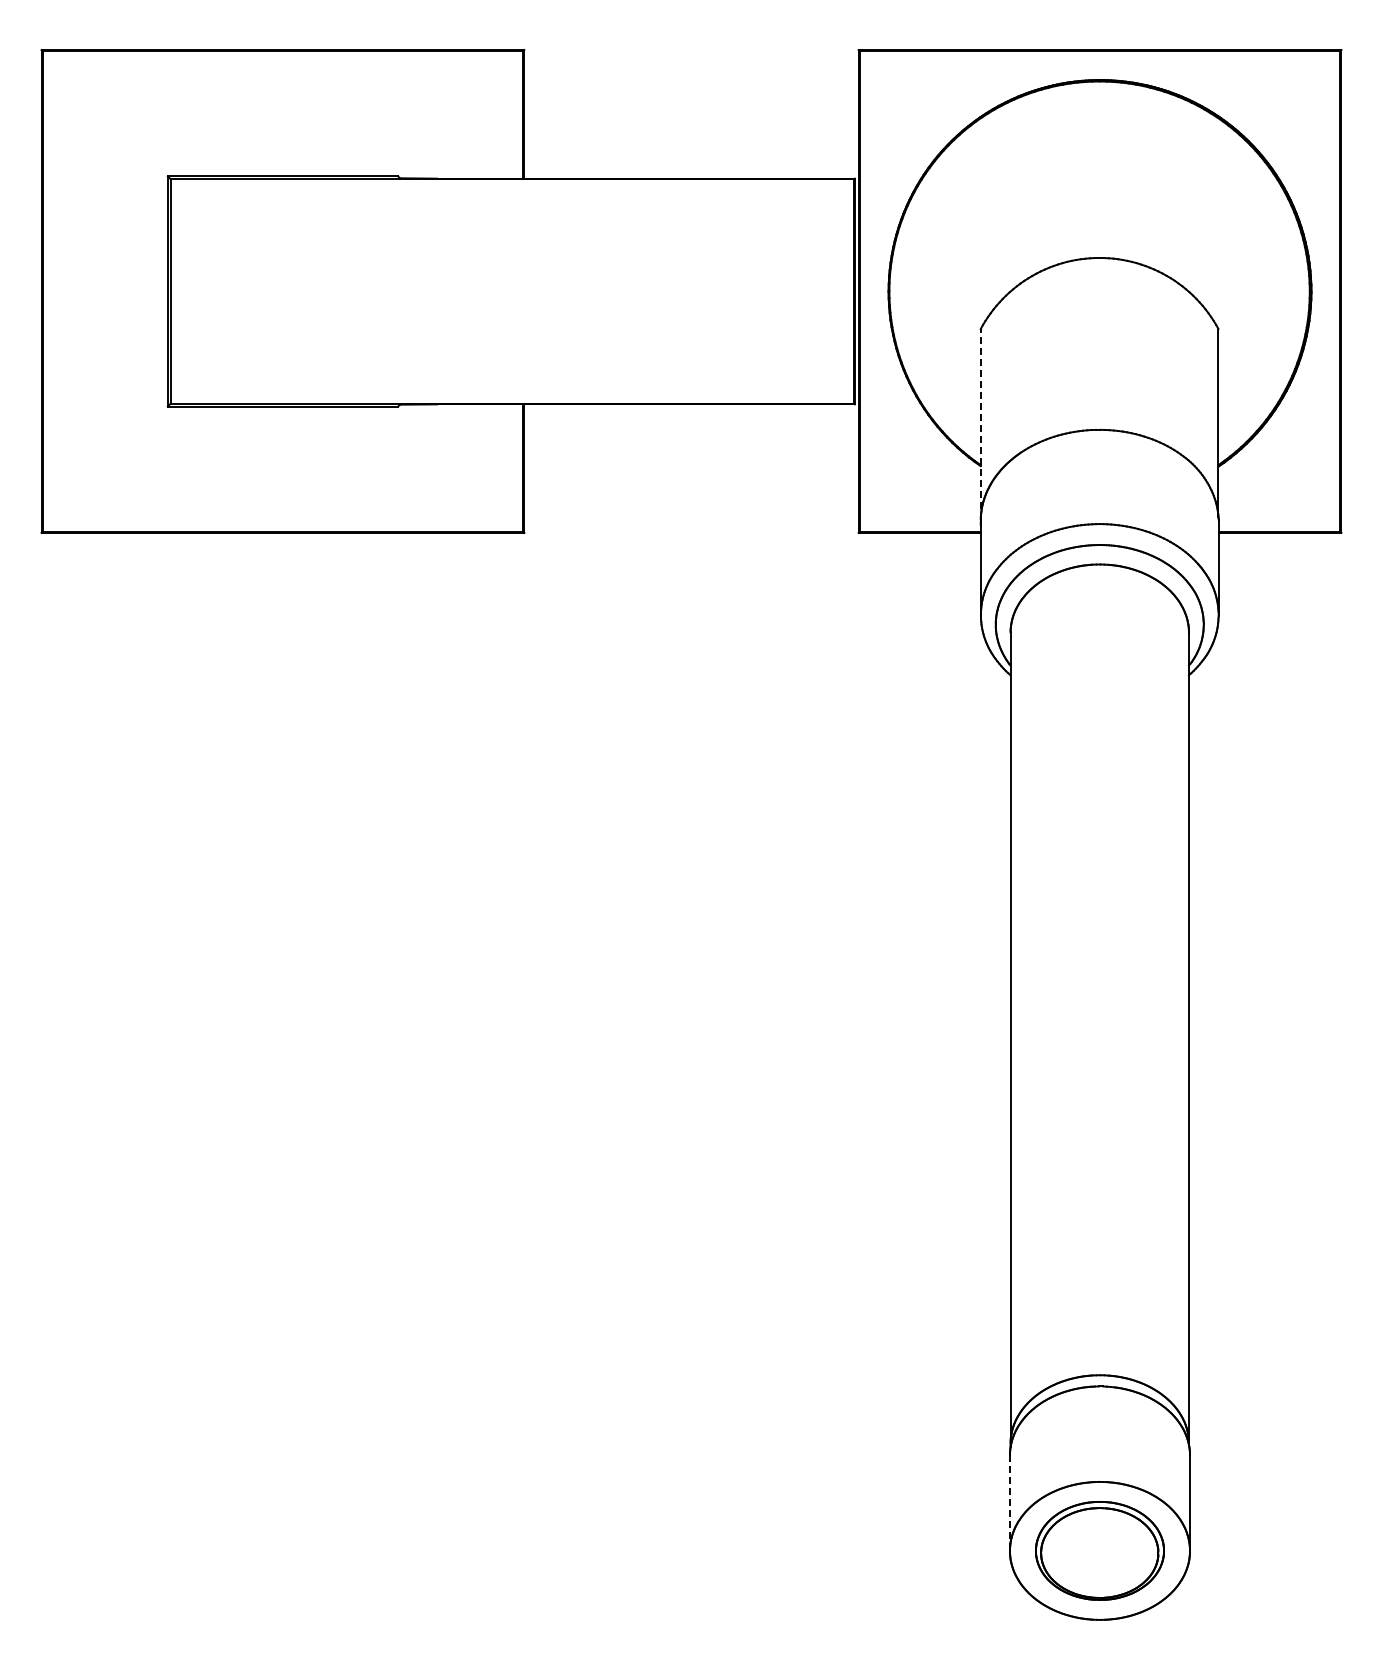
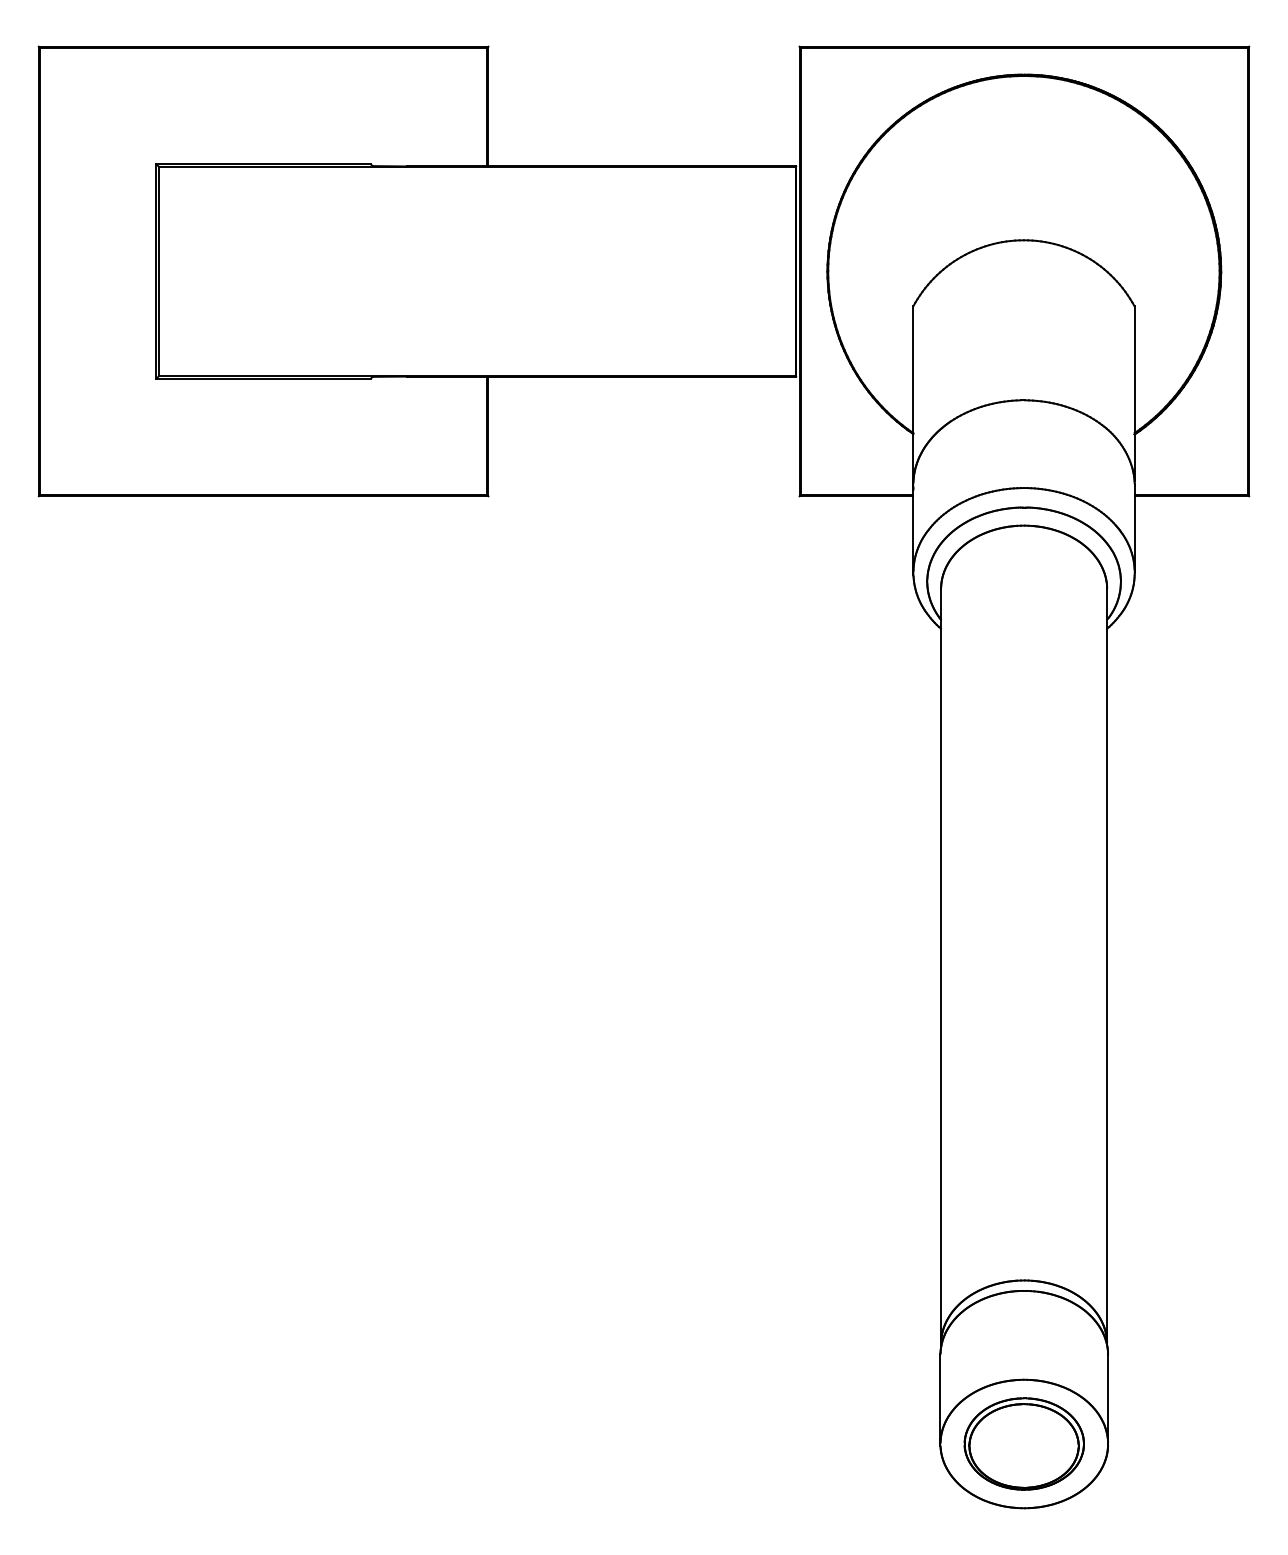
line: (980, 424) -> (913, 395), dashed -> solid
line: (1009, 1502) -> (940, 1398), dashed -> solid

